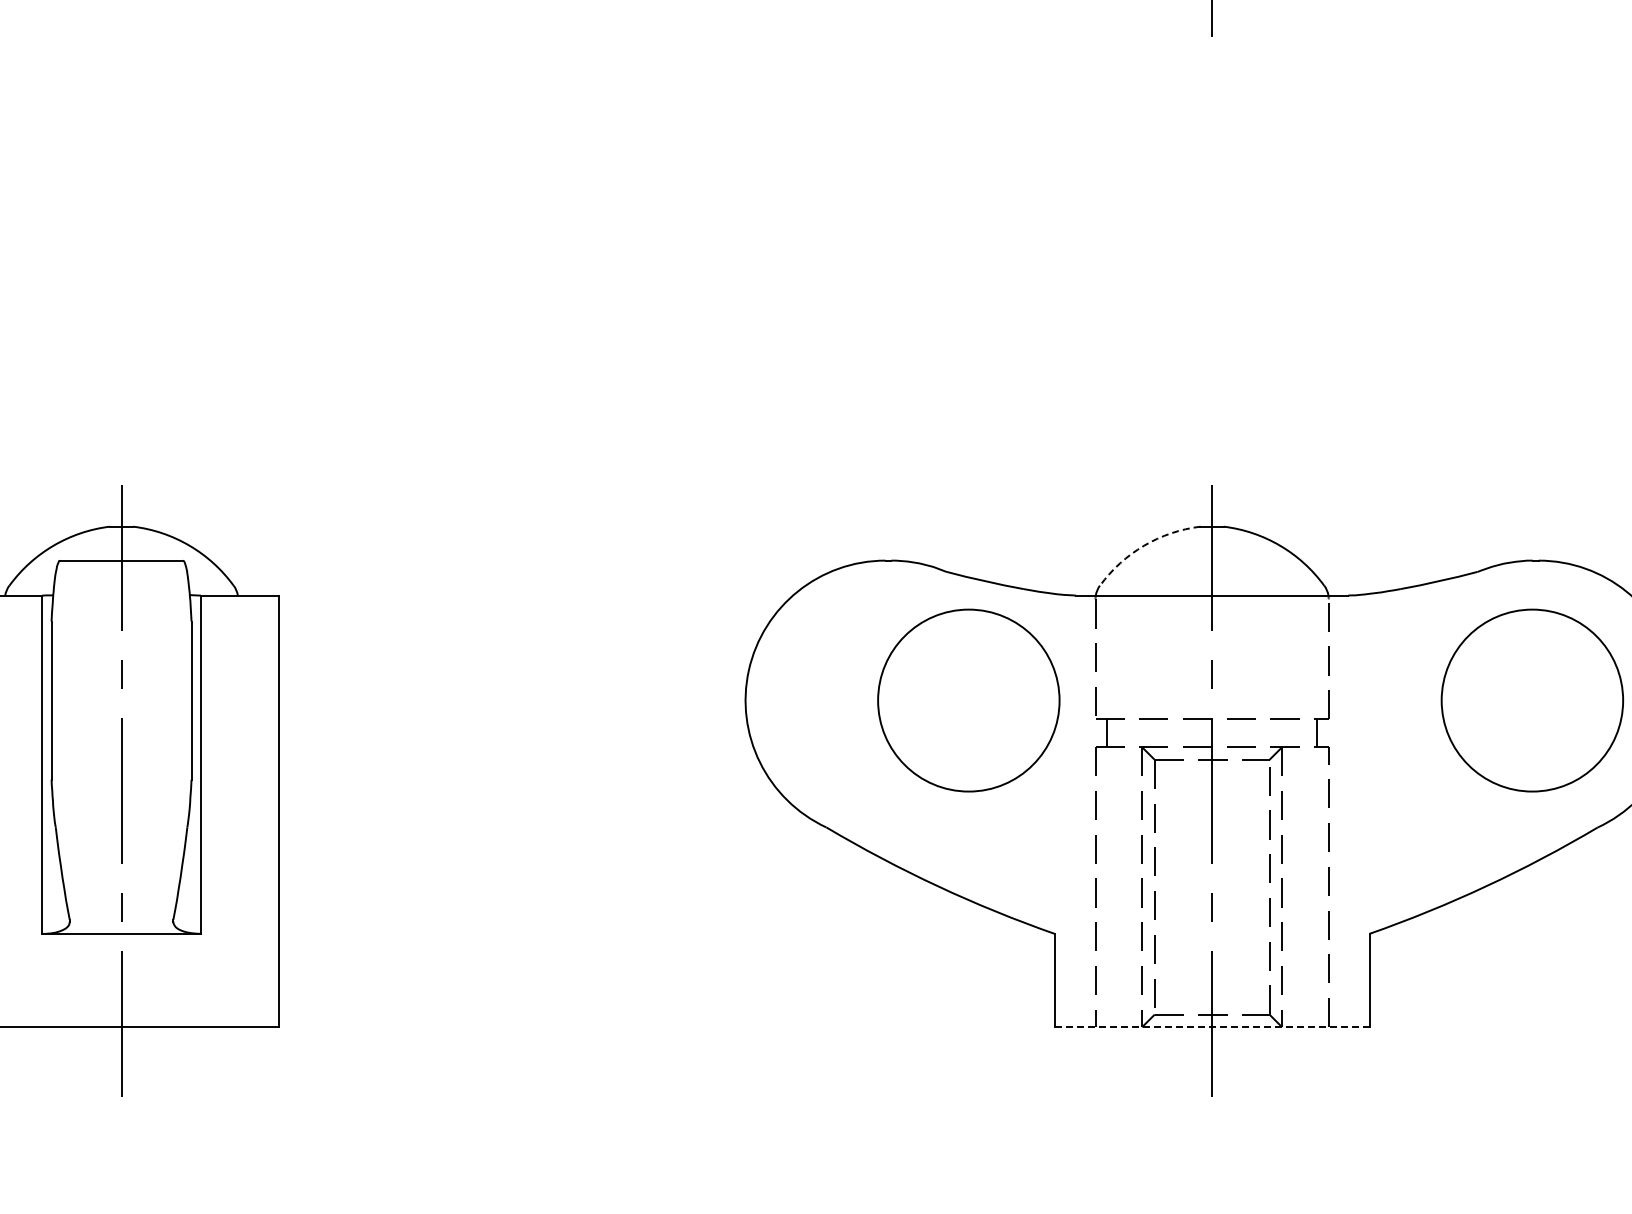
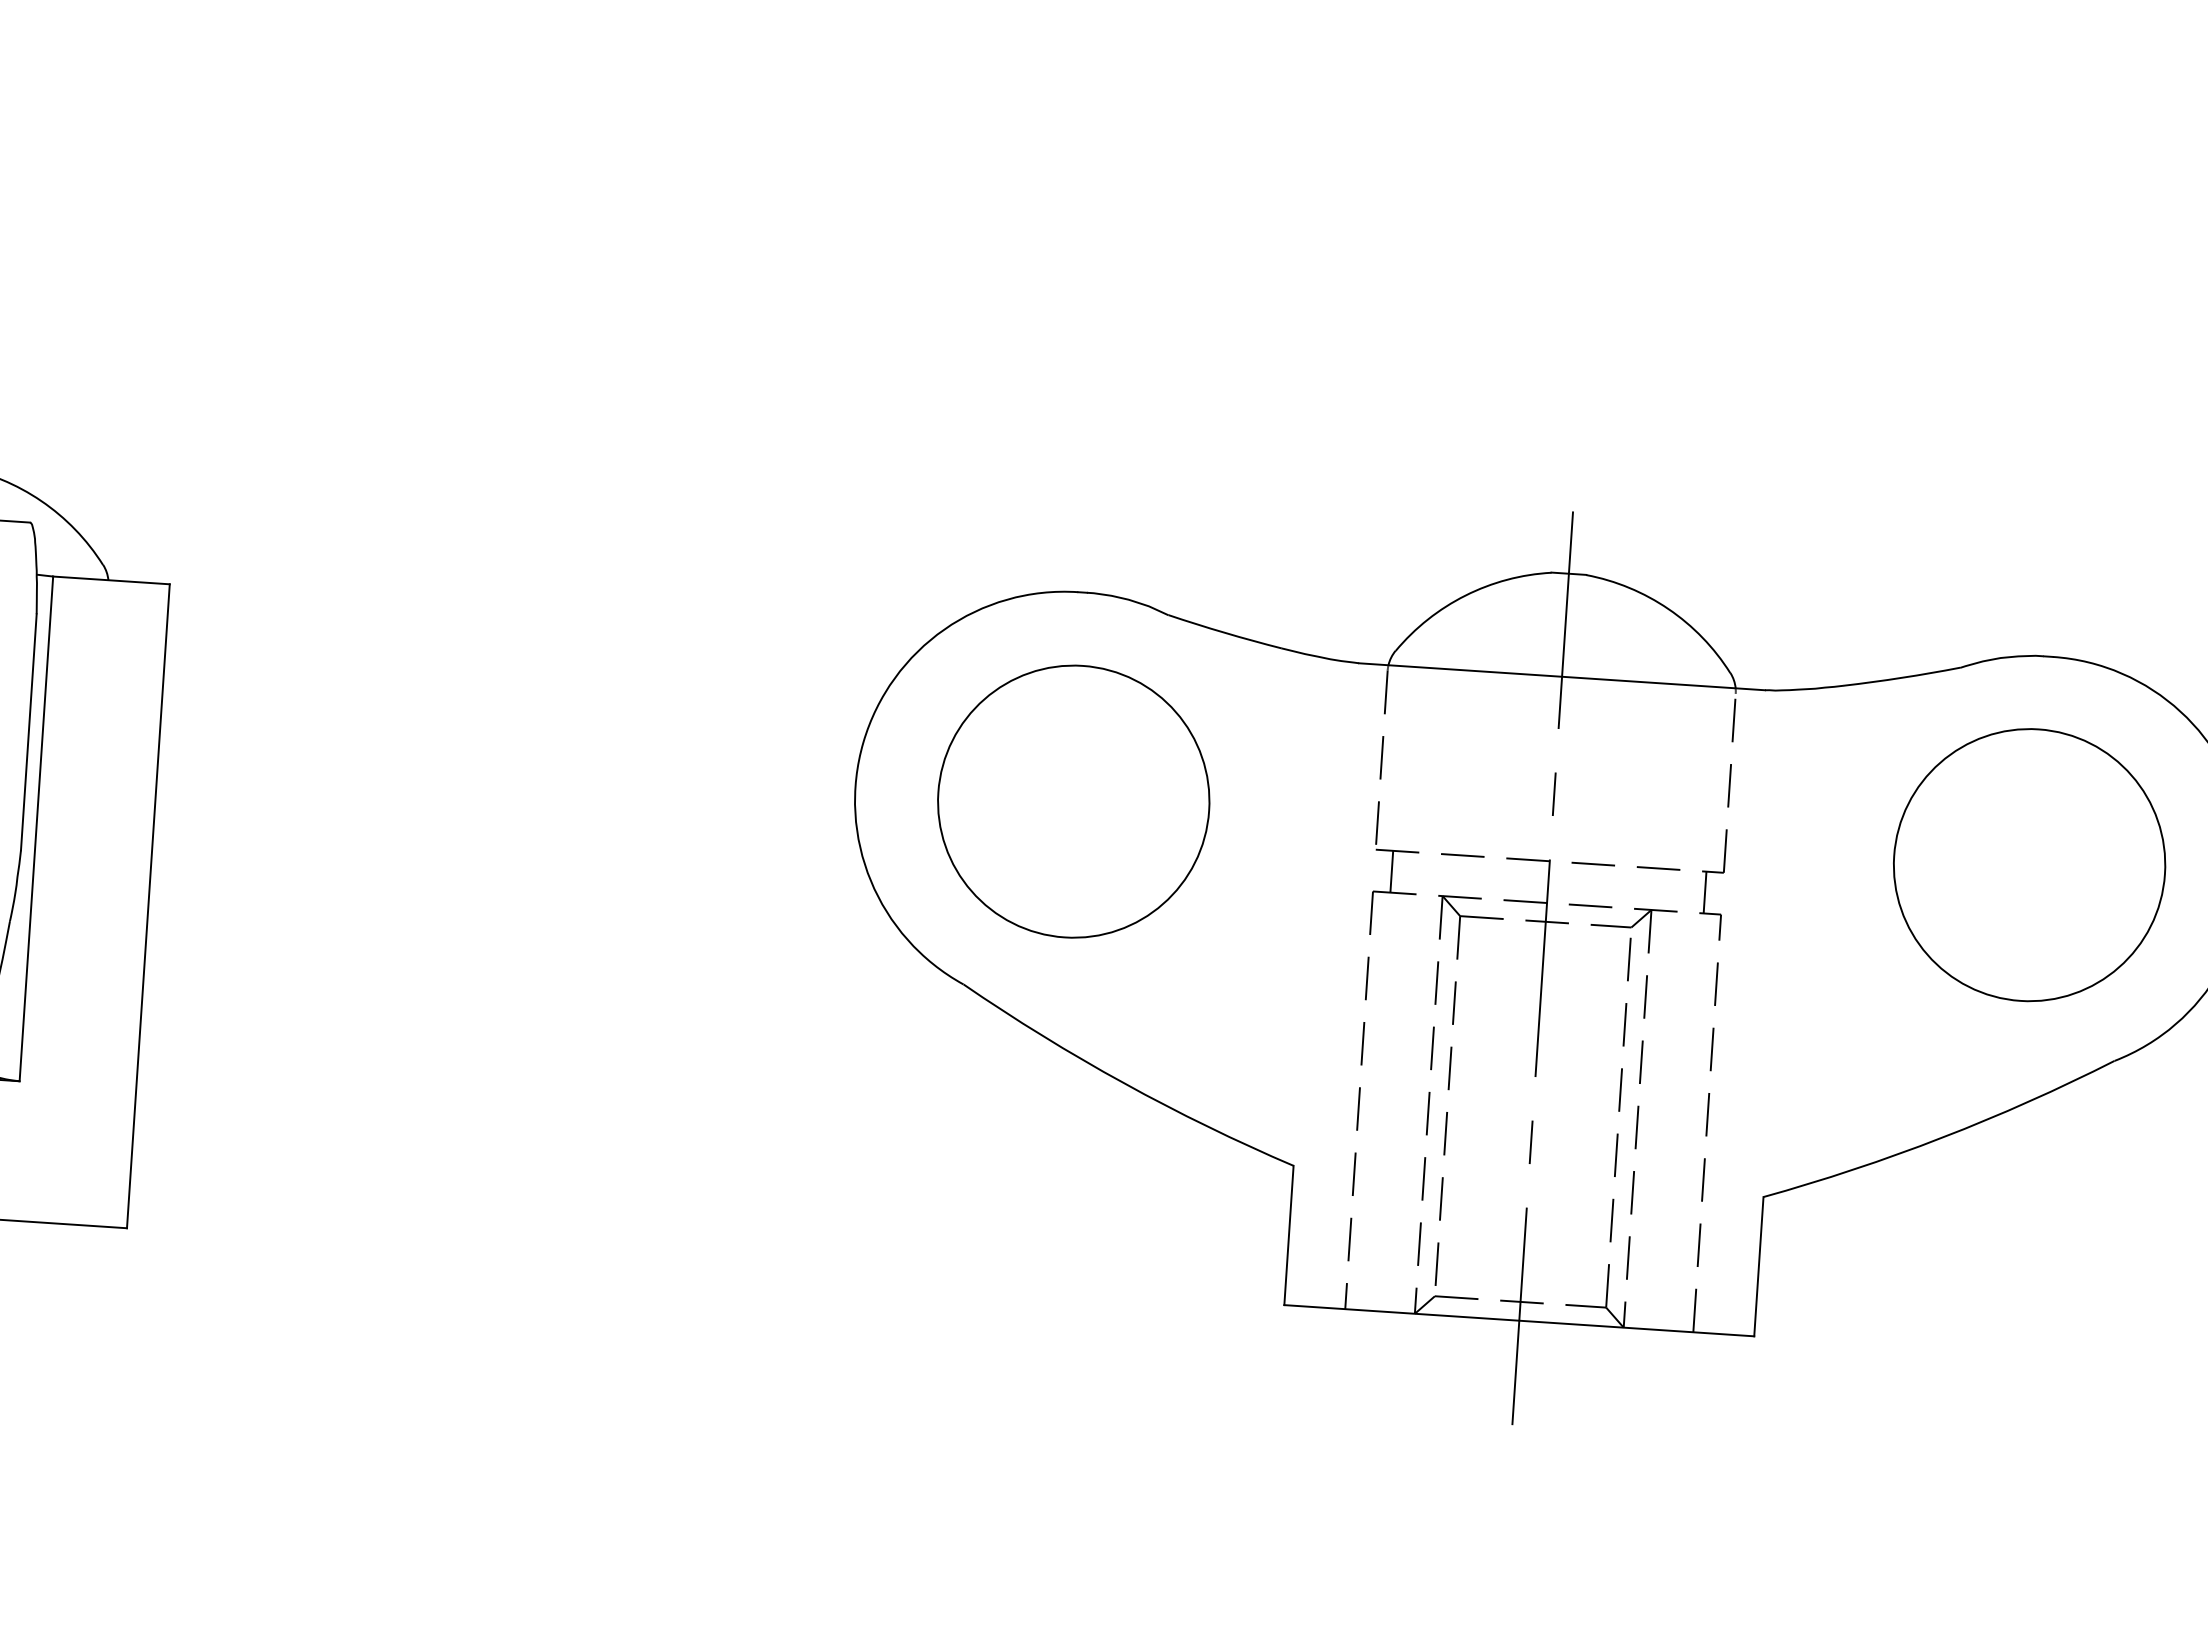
arc: (1144, 545) -> (1466, 595), dashed -> solid
part: (968, 700) -> (1073, 801), moved
line: (1212, 1027) -> (1519, 1321), dashed -> solid

